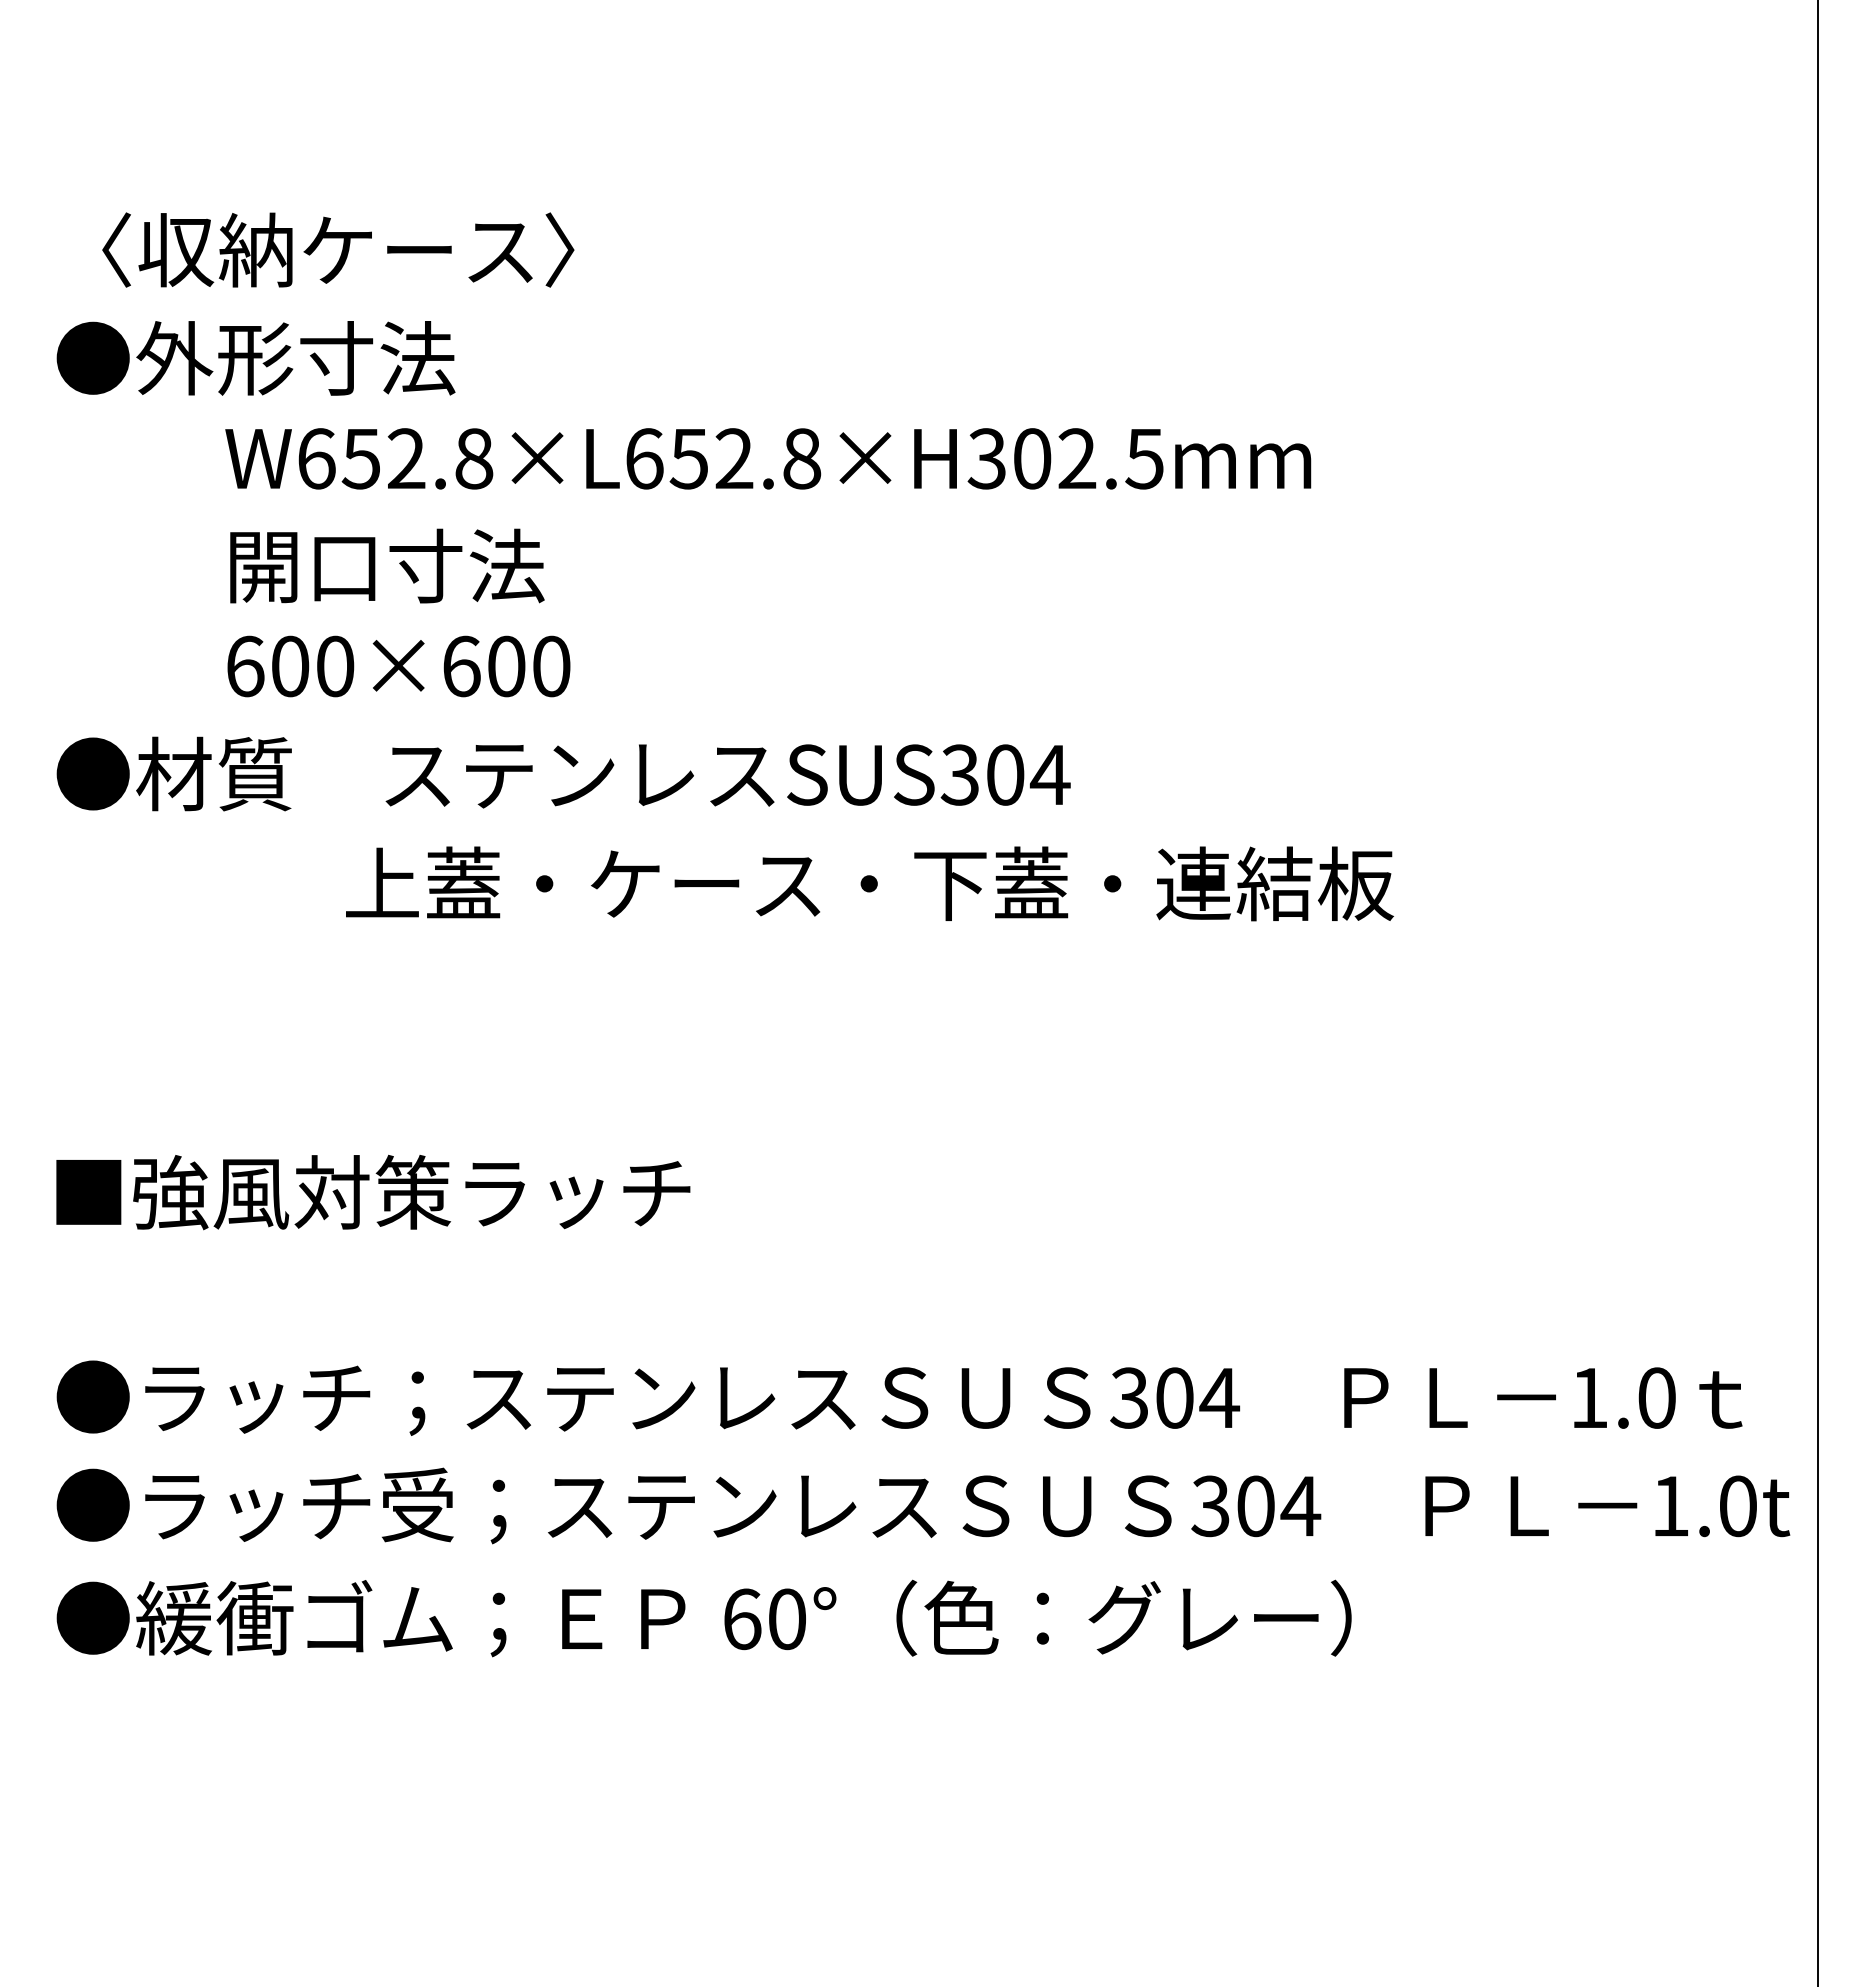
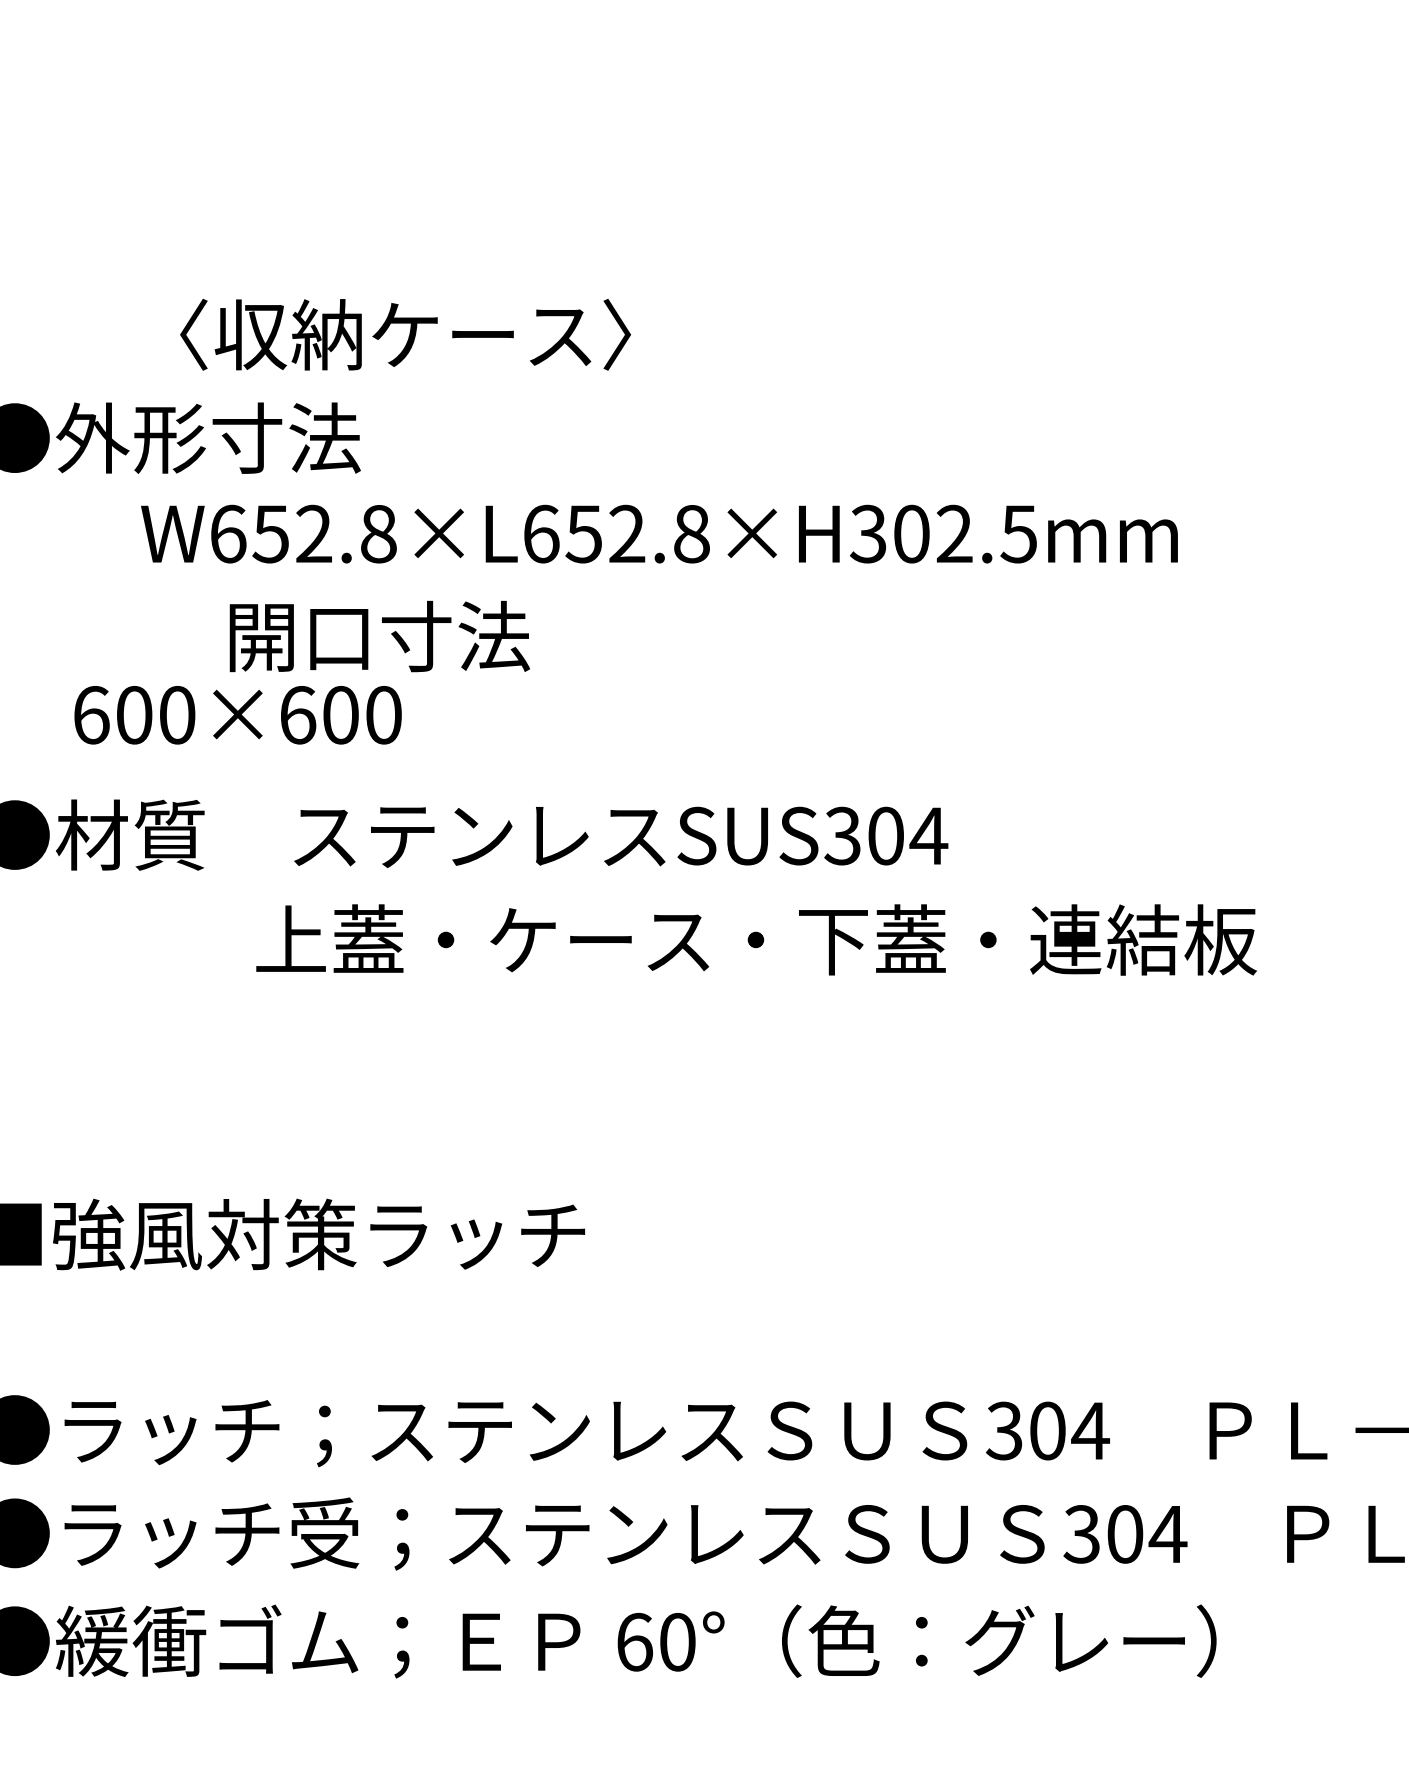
text: (338, 249) -> (405, 334), moved
text: (387, 565) -> (379, 635), moved
text: (398, 666) -> (237, 715), moved

